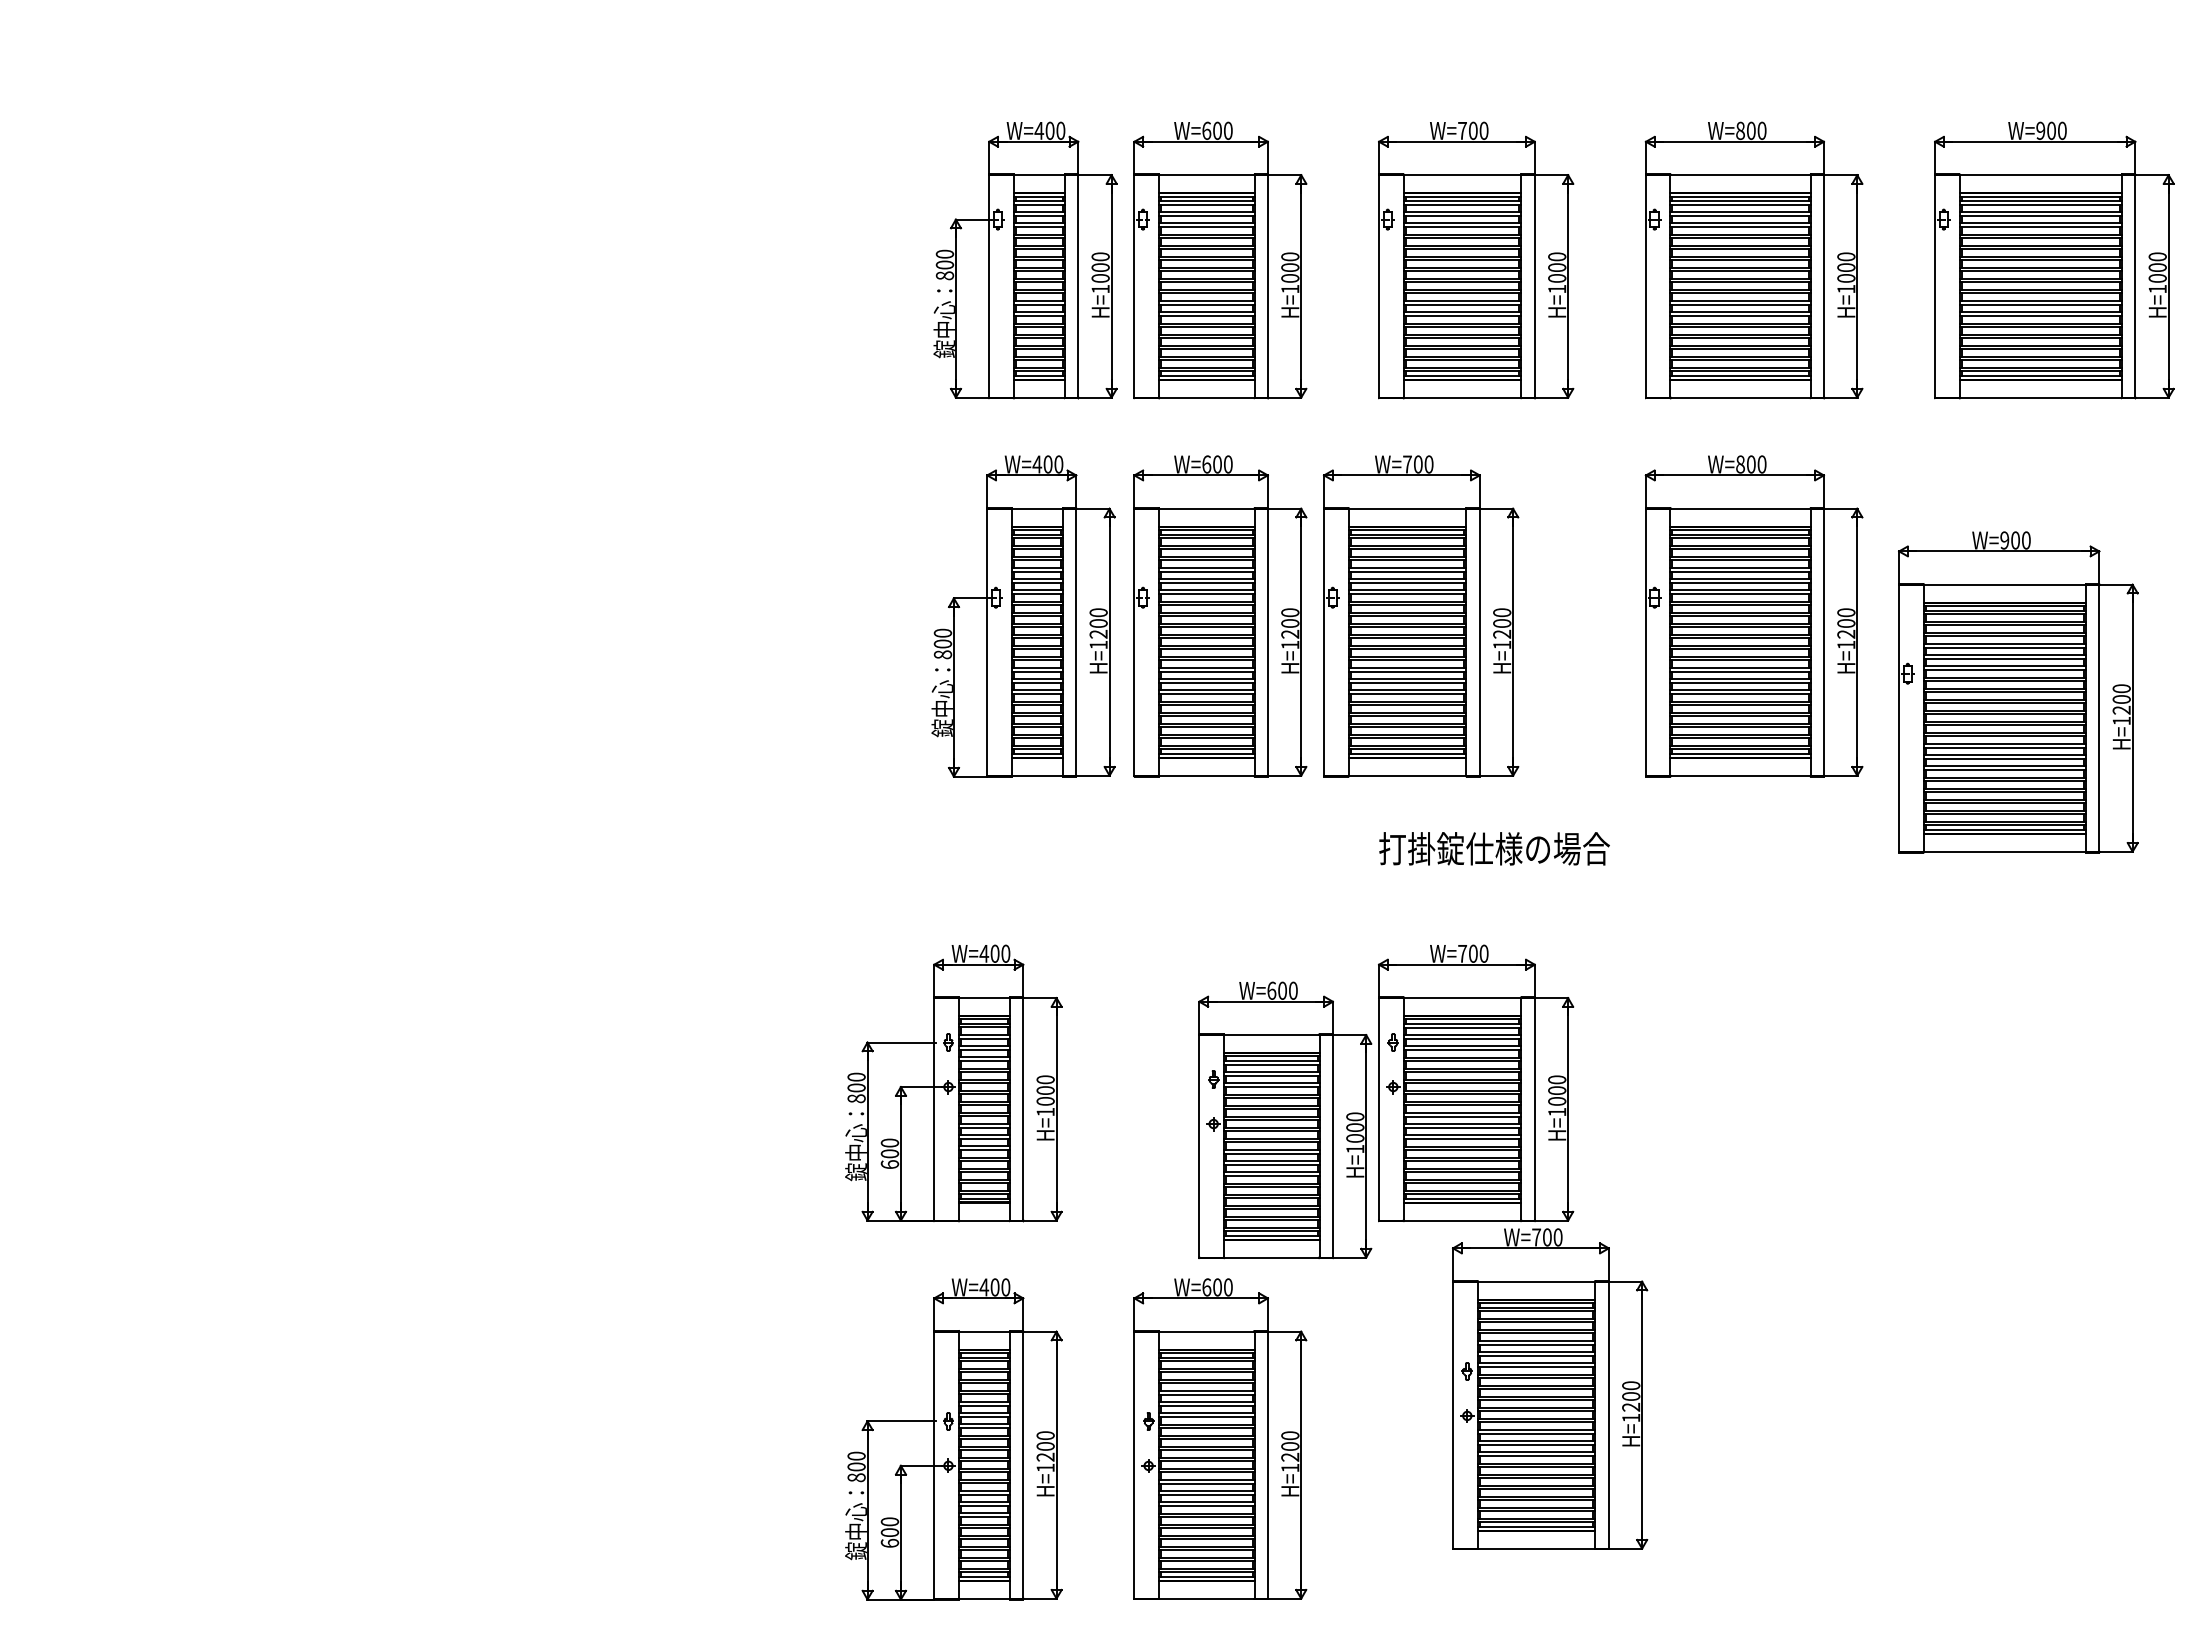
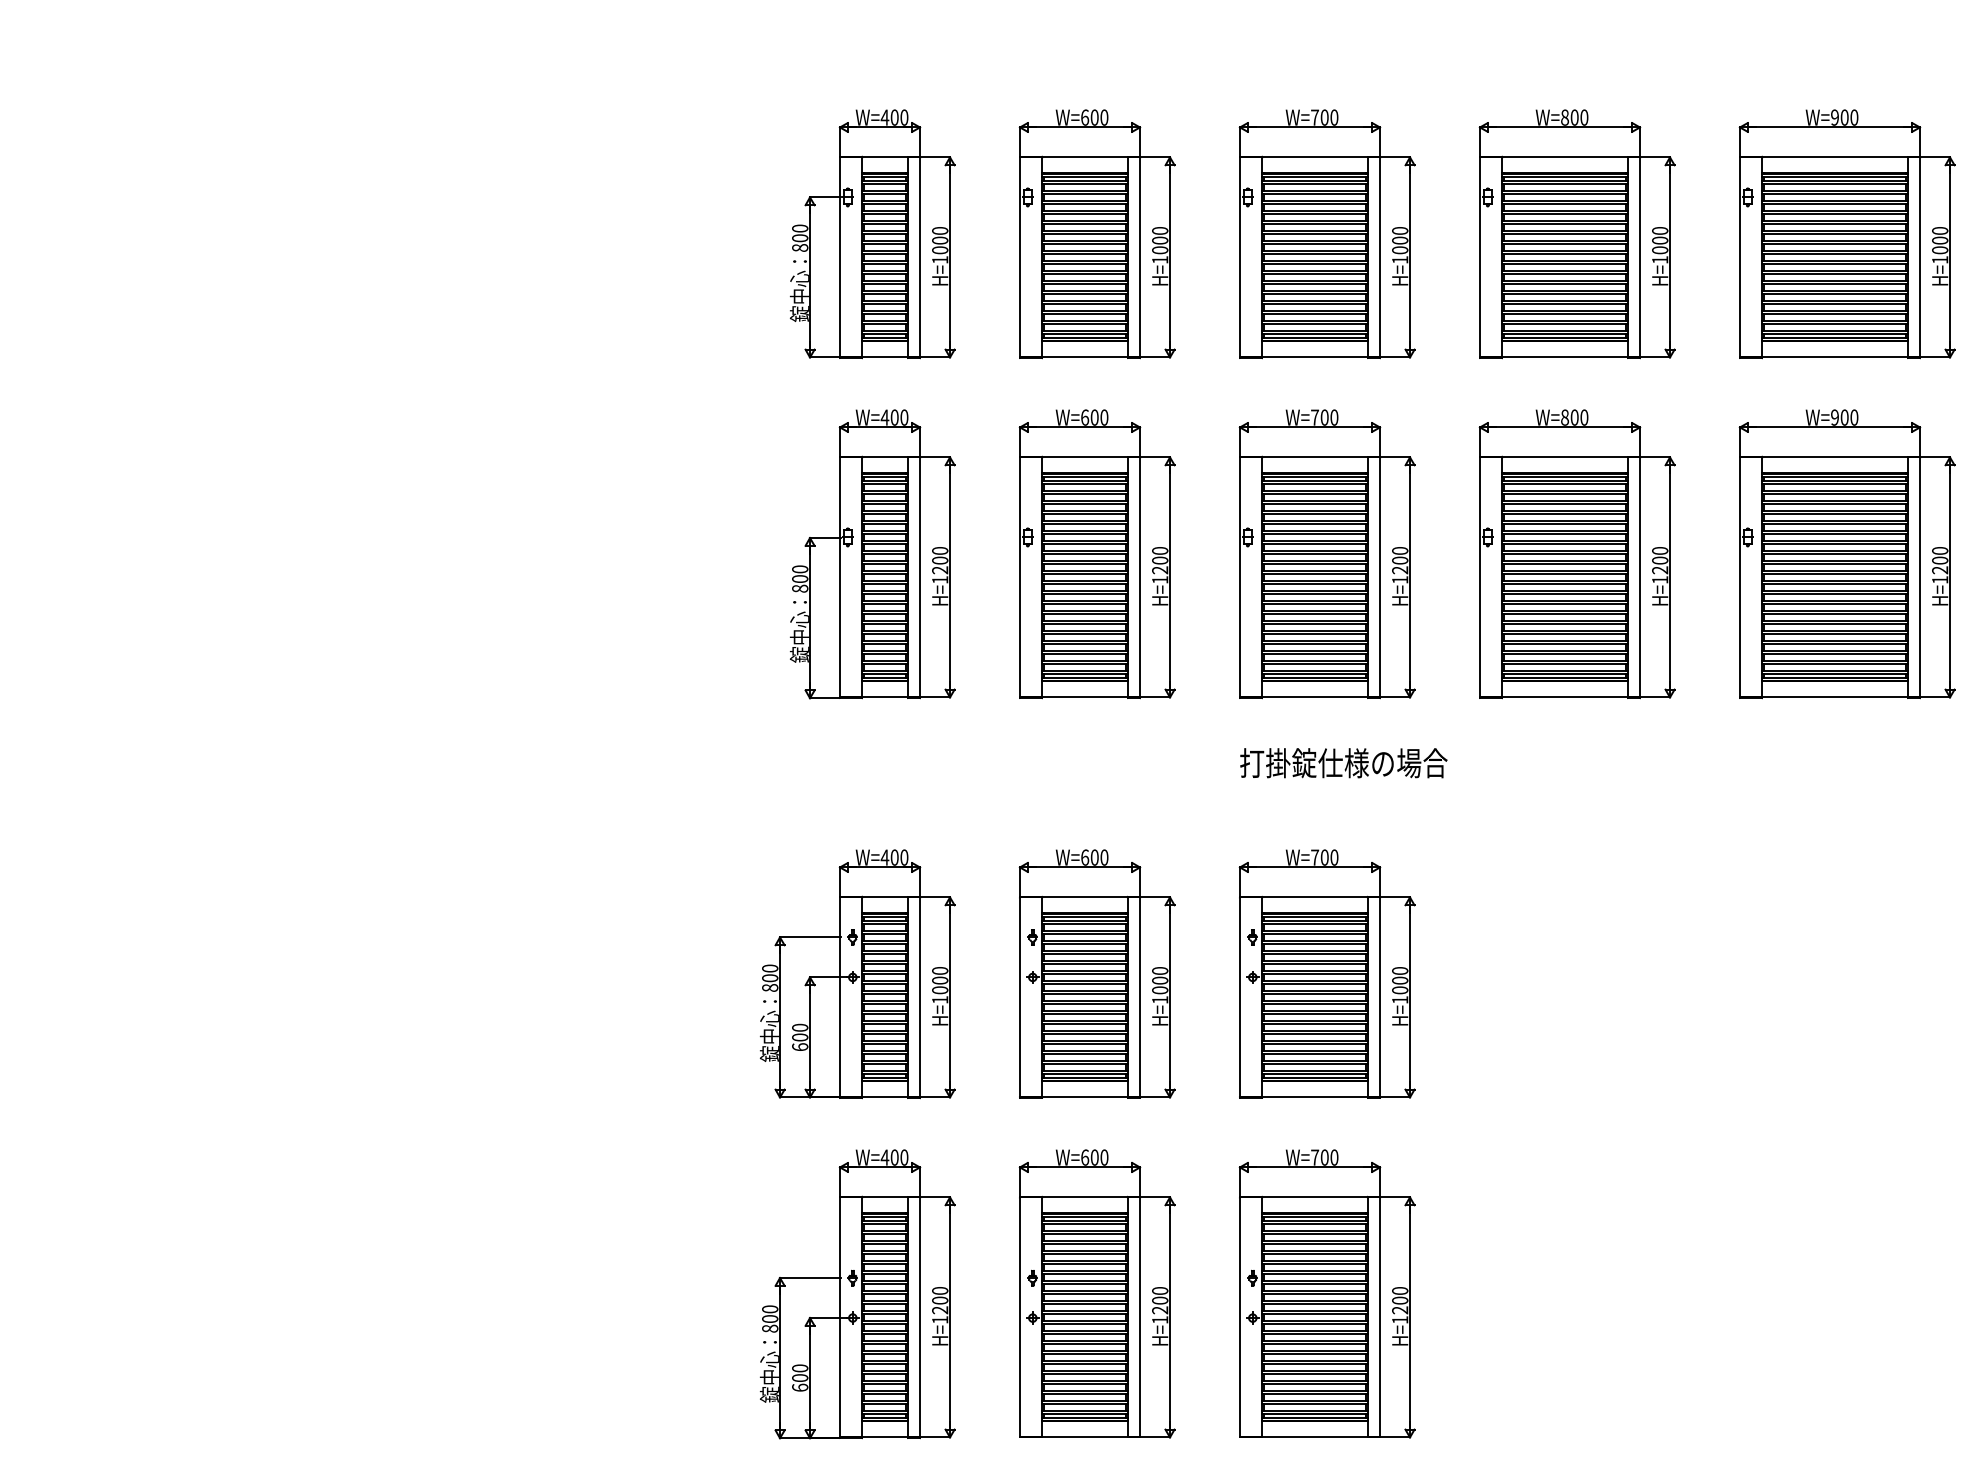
part: (1025, 260) -> (872, 234), moved
part: (1023, 616) -> (872, 554), moved
part: (1421, 616) -> (1327, 554), moved
part: (2018, 692) -> (1847, 554), moved
part: (1285, 1120) -> (1097, 974), moved
part: (1550, 1388) -> (1327, 1293), moved

